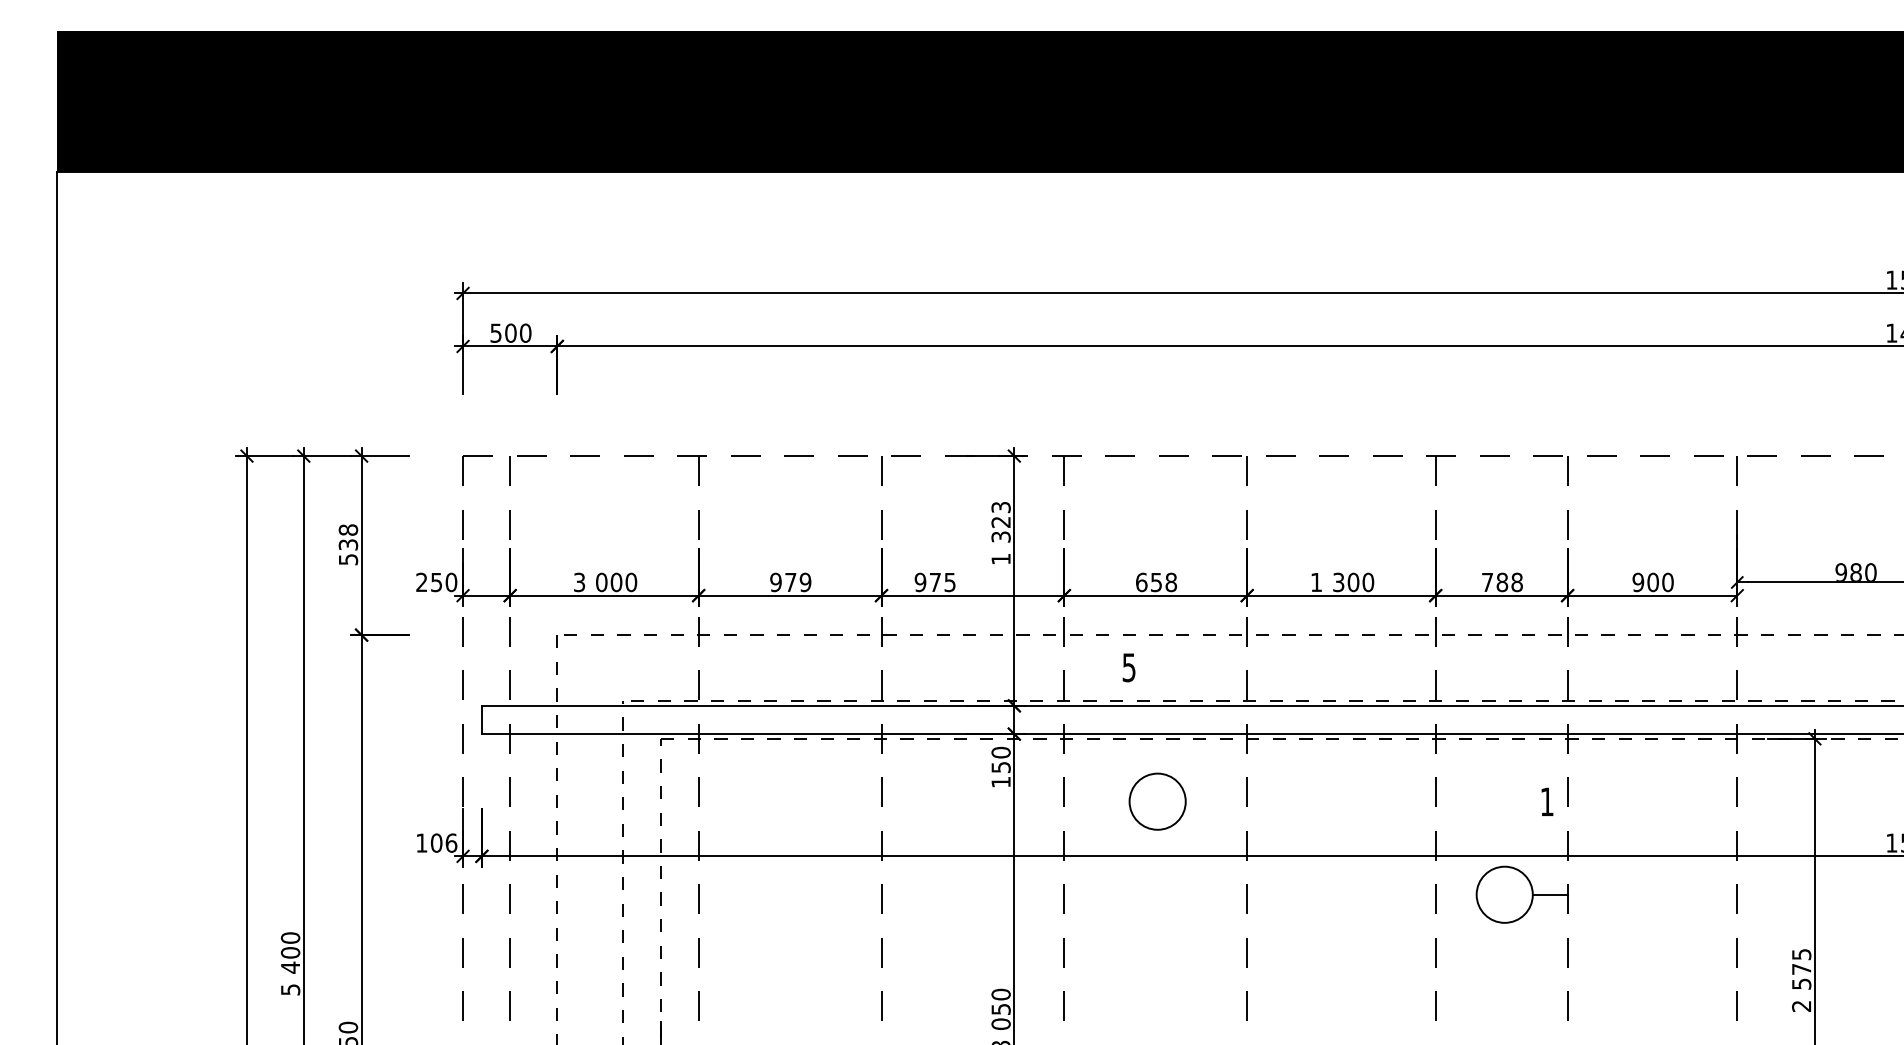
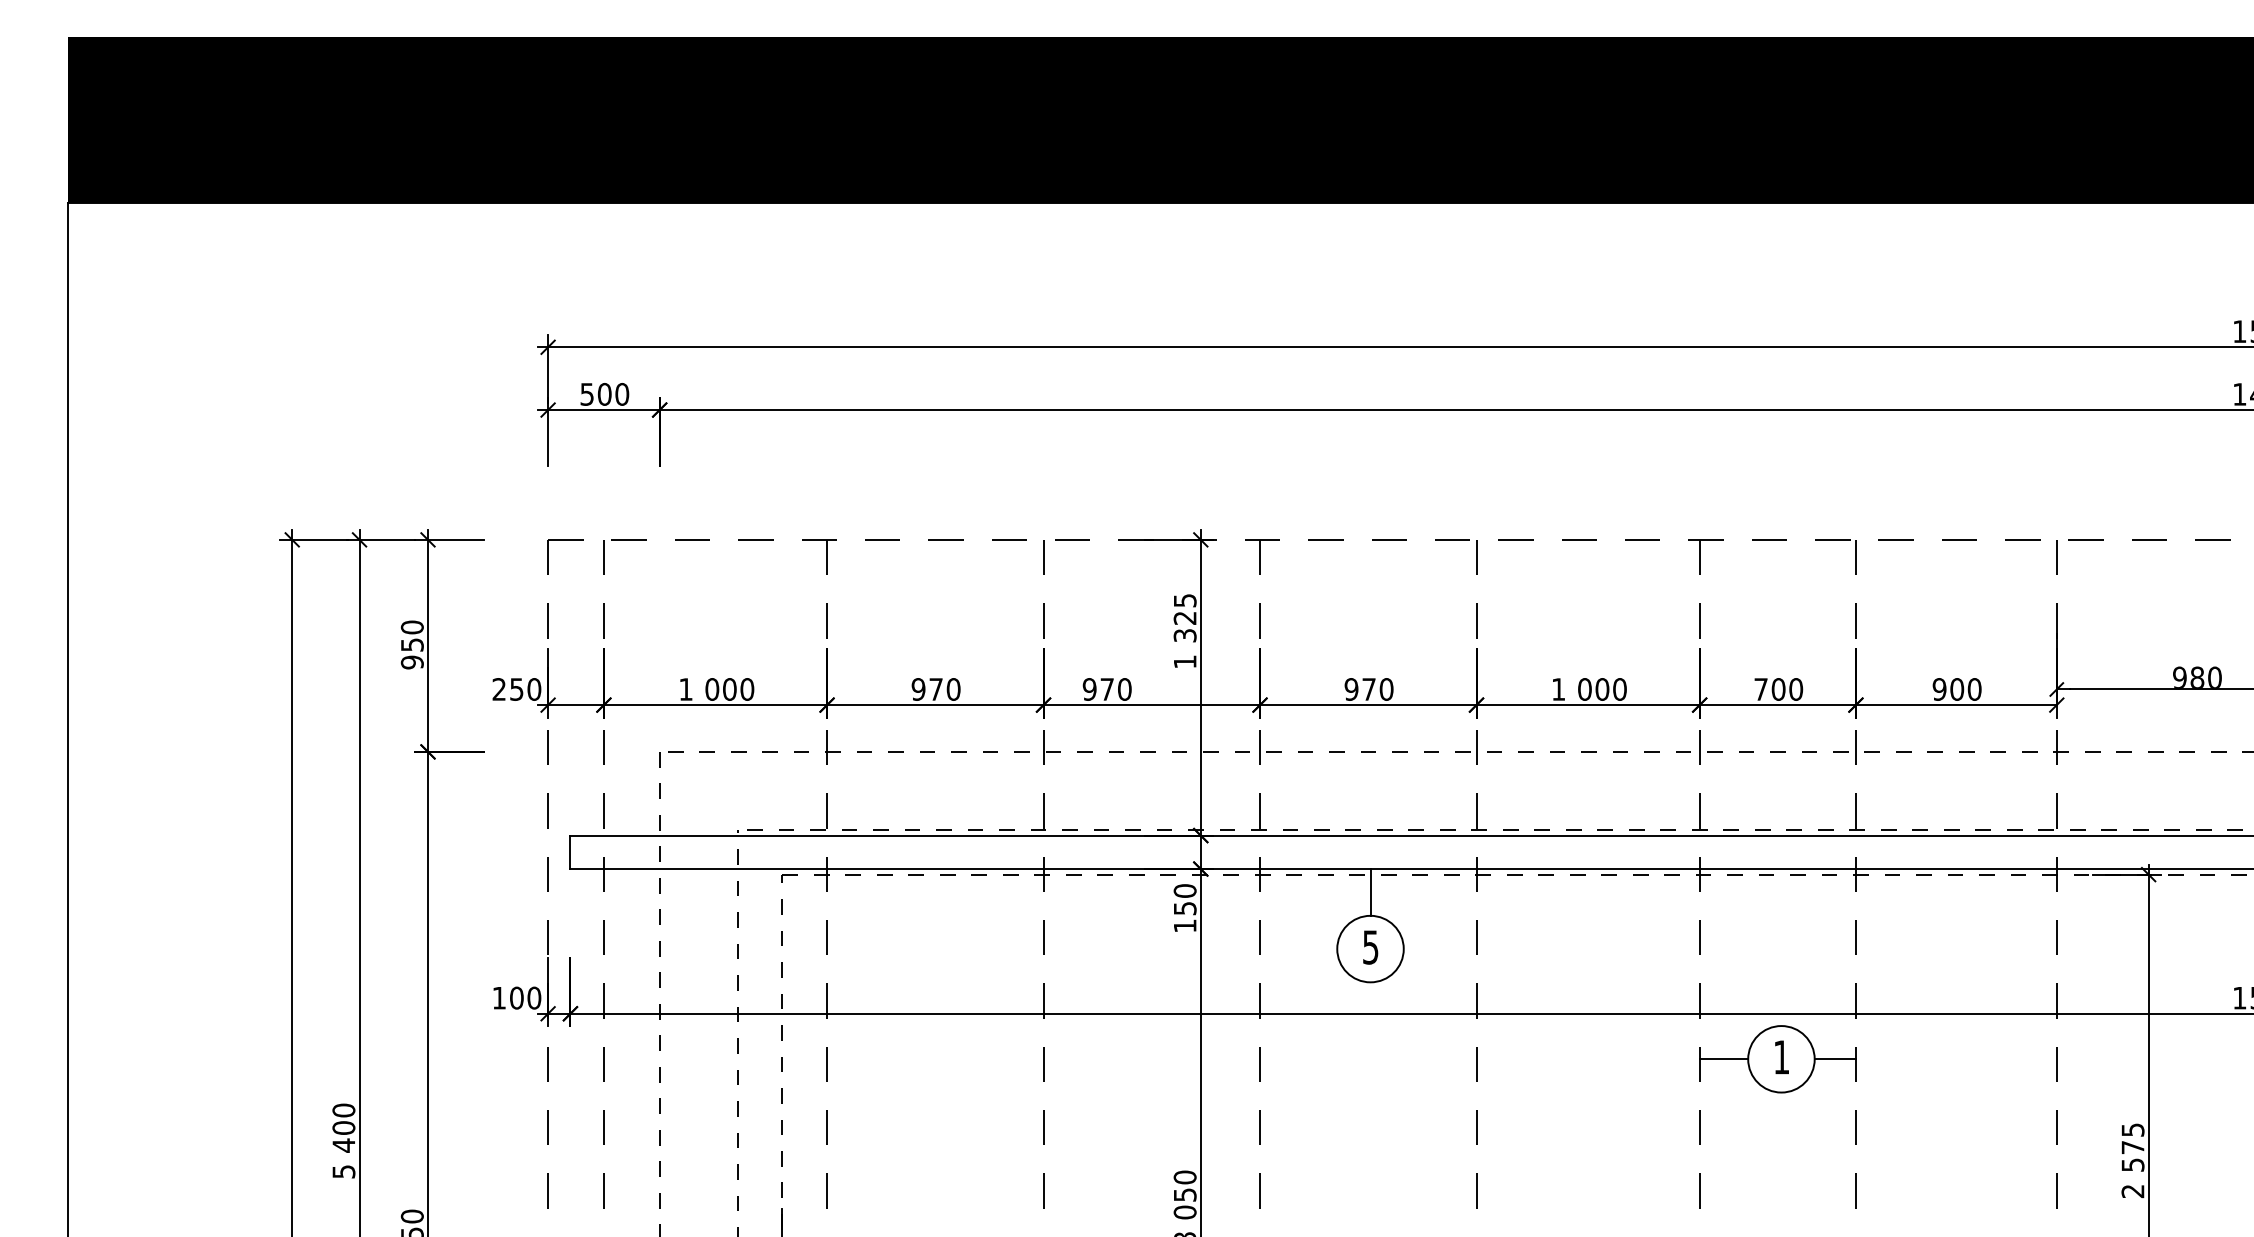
text: (1000, 507) -> (1184, 600), 323 -> 325
text: (347, 544) -> (411, 644), 538 -> 950
text: (579, 582) -> (685, 689), 3 -> 1
text: (805, 582) -> (953, 689), 979 -> 970
text: (949, 582) -> (1124, 689), 975 -> 970
text: (1155, 582) -> (1368, 689), 658 -> 970
text: (1338, 582) -> (1584, 689), 300 -> 000
text: (1509, 582) -> (1787, 689), 788 -> 700
text: (1128, 667) -> (1370, 947), moved
line: (1157, 753) -> (1370, 892), added
text: (1547, 801) -> (1781, 1056), moved
text: (451, 842) -> (534, 997), 106 -> 100
line: (1455, 894) -> (1723, 1059), added

